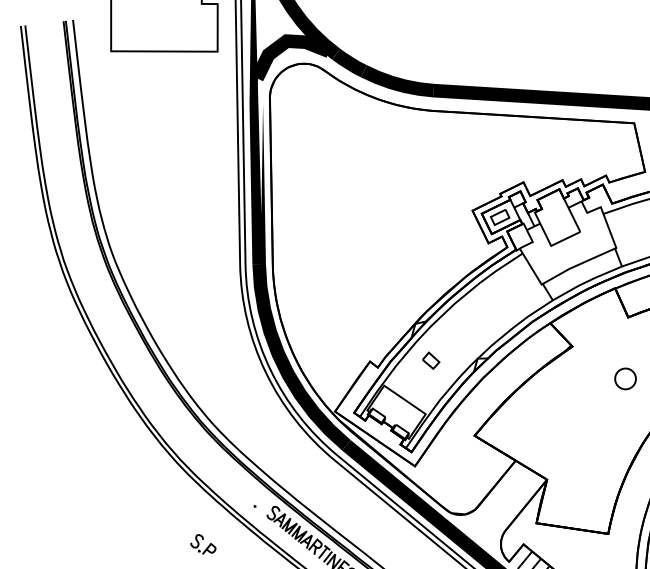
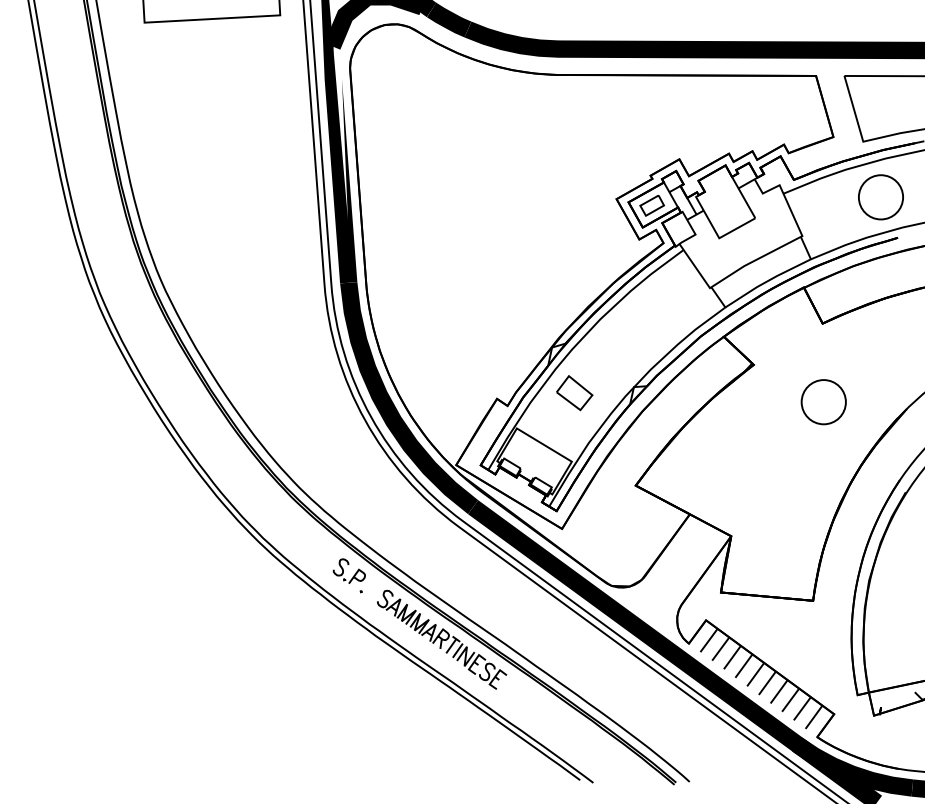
part: (430, 360) -> (574, 393), size x1.67
circle: (625, 379) -> (823, 402), size x1.67
part: (202, 544) -> (348, 570), moved

